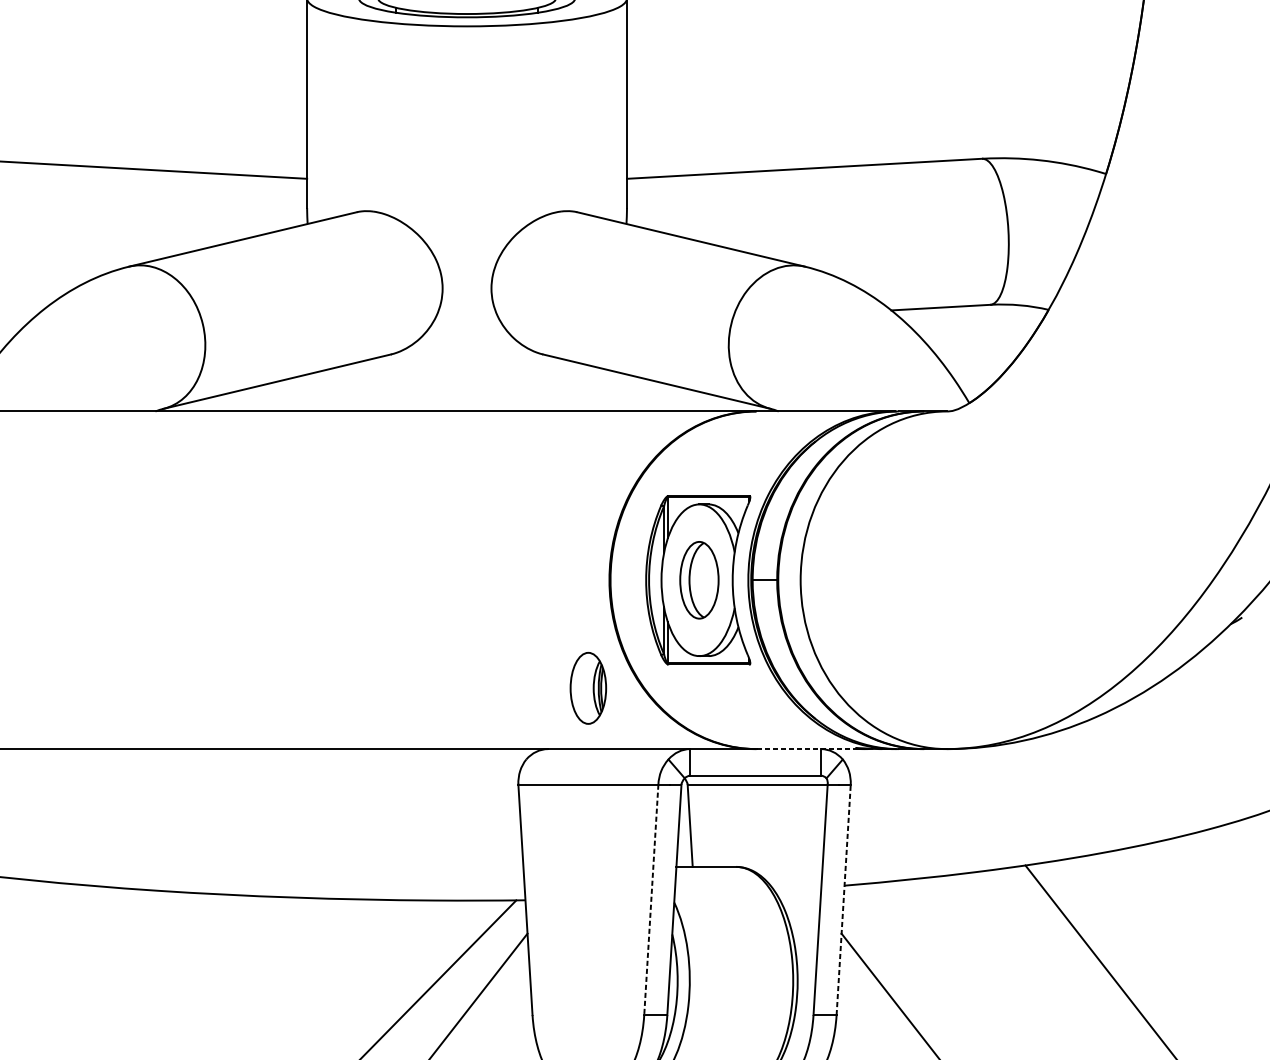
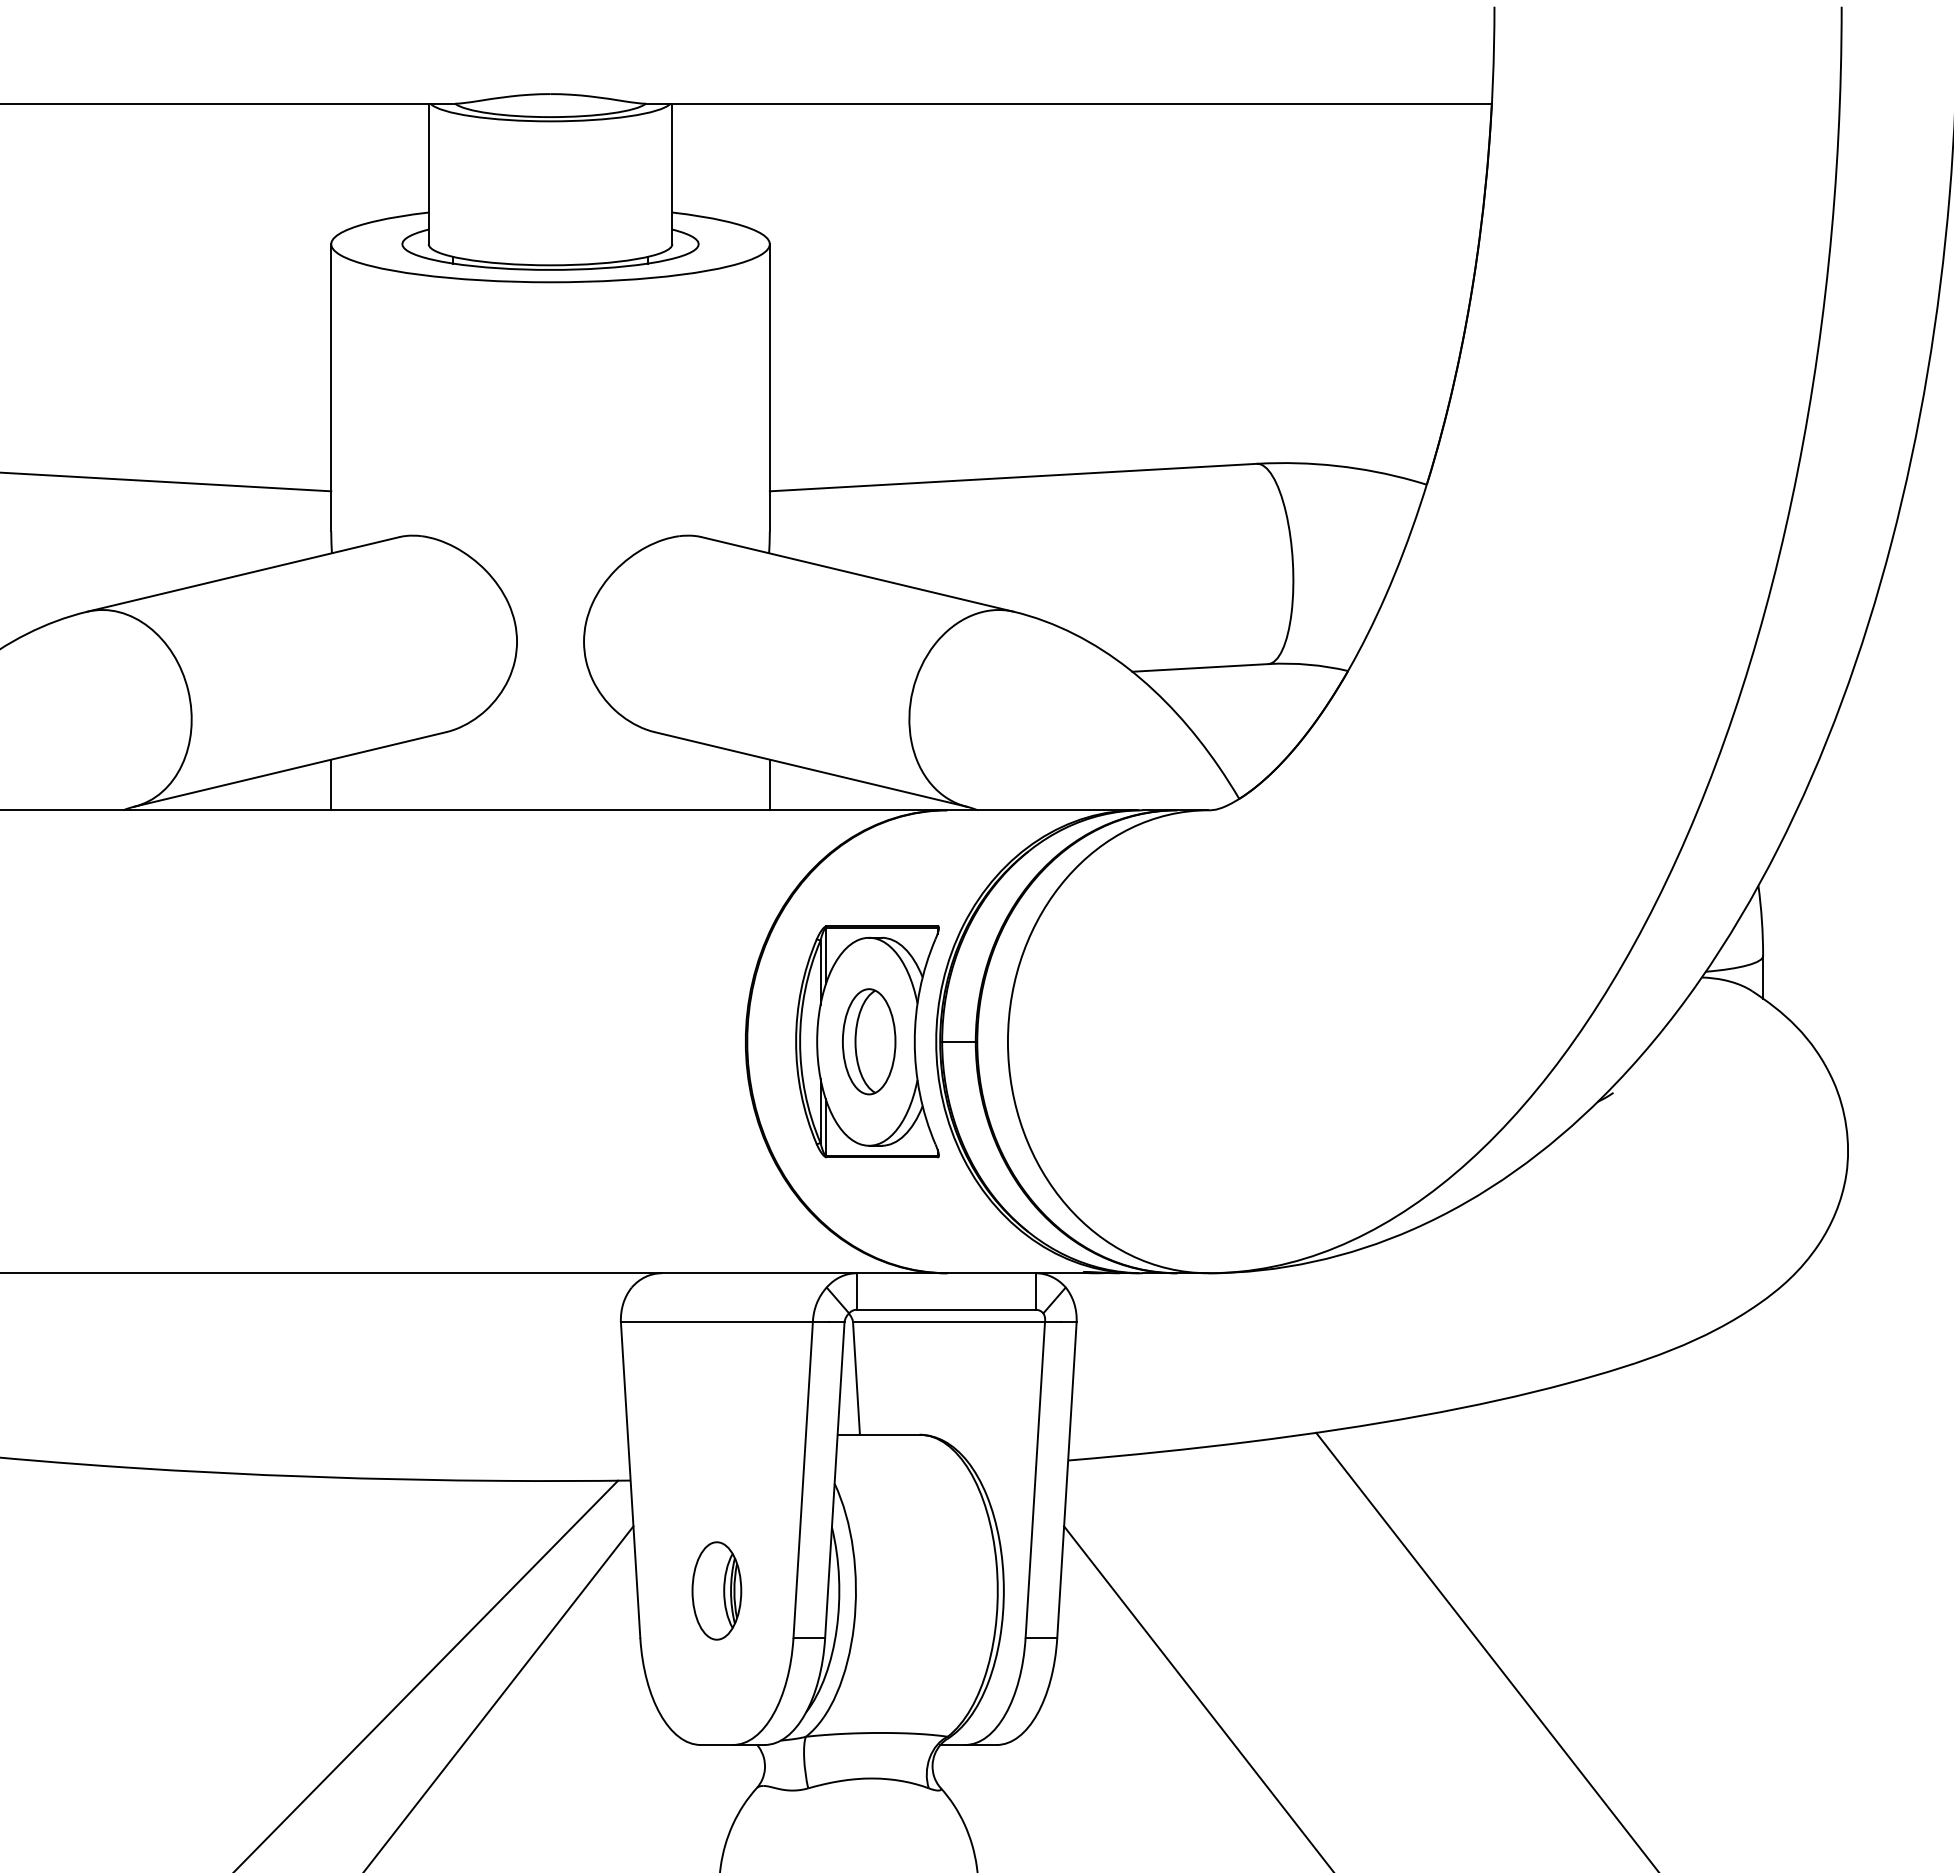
line: (307, 392) -> (331, 784), added
line: (626, 392) -> (769, 784), added
part: (588, 688) -> (716, 1590), moved
line: (810, 749) -> (1021, 1273), dashed -> solid
line: (843, 899) -> (1066, 1479), dashed -> solid
line: (651, 900) -> (803, 1480), dashed -> solid

